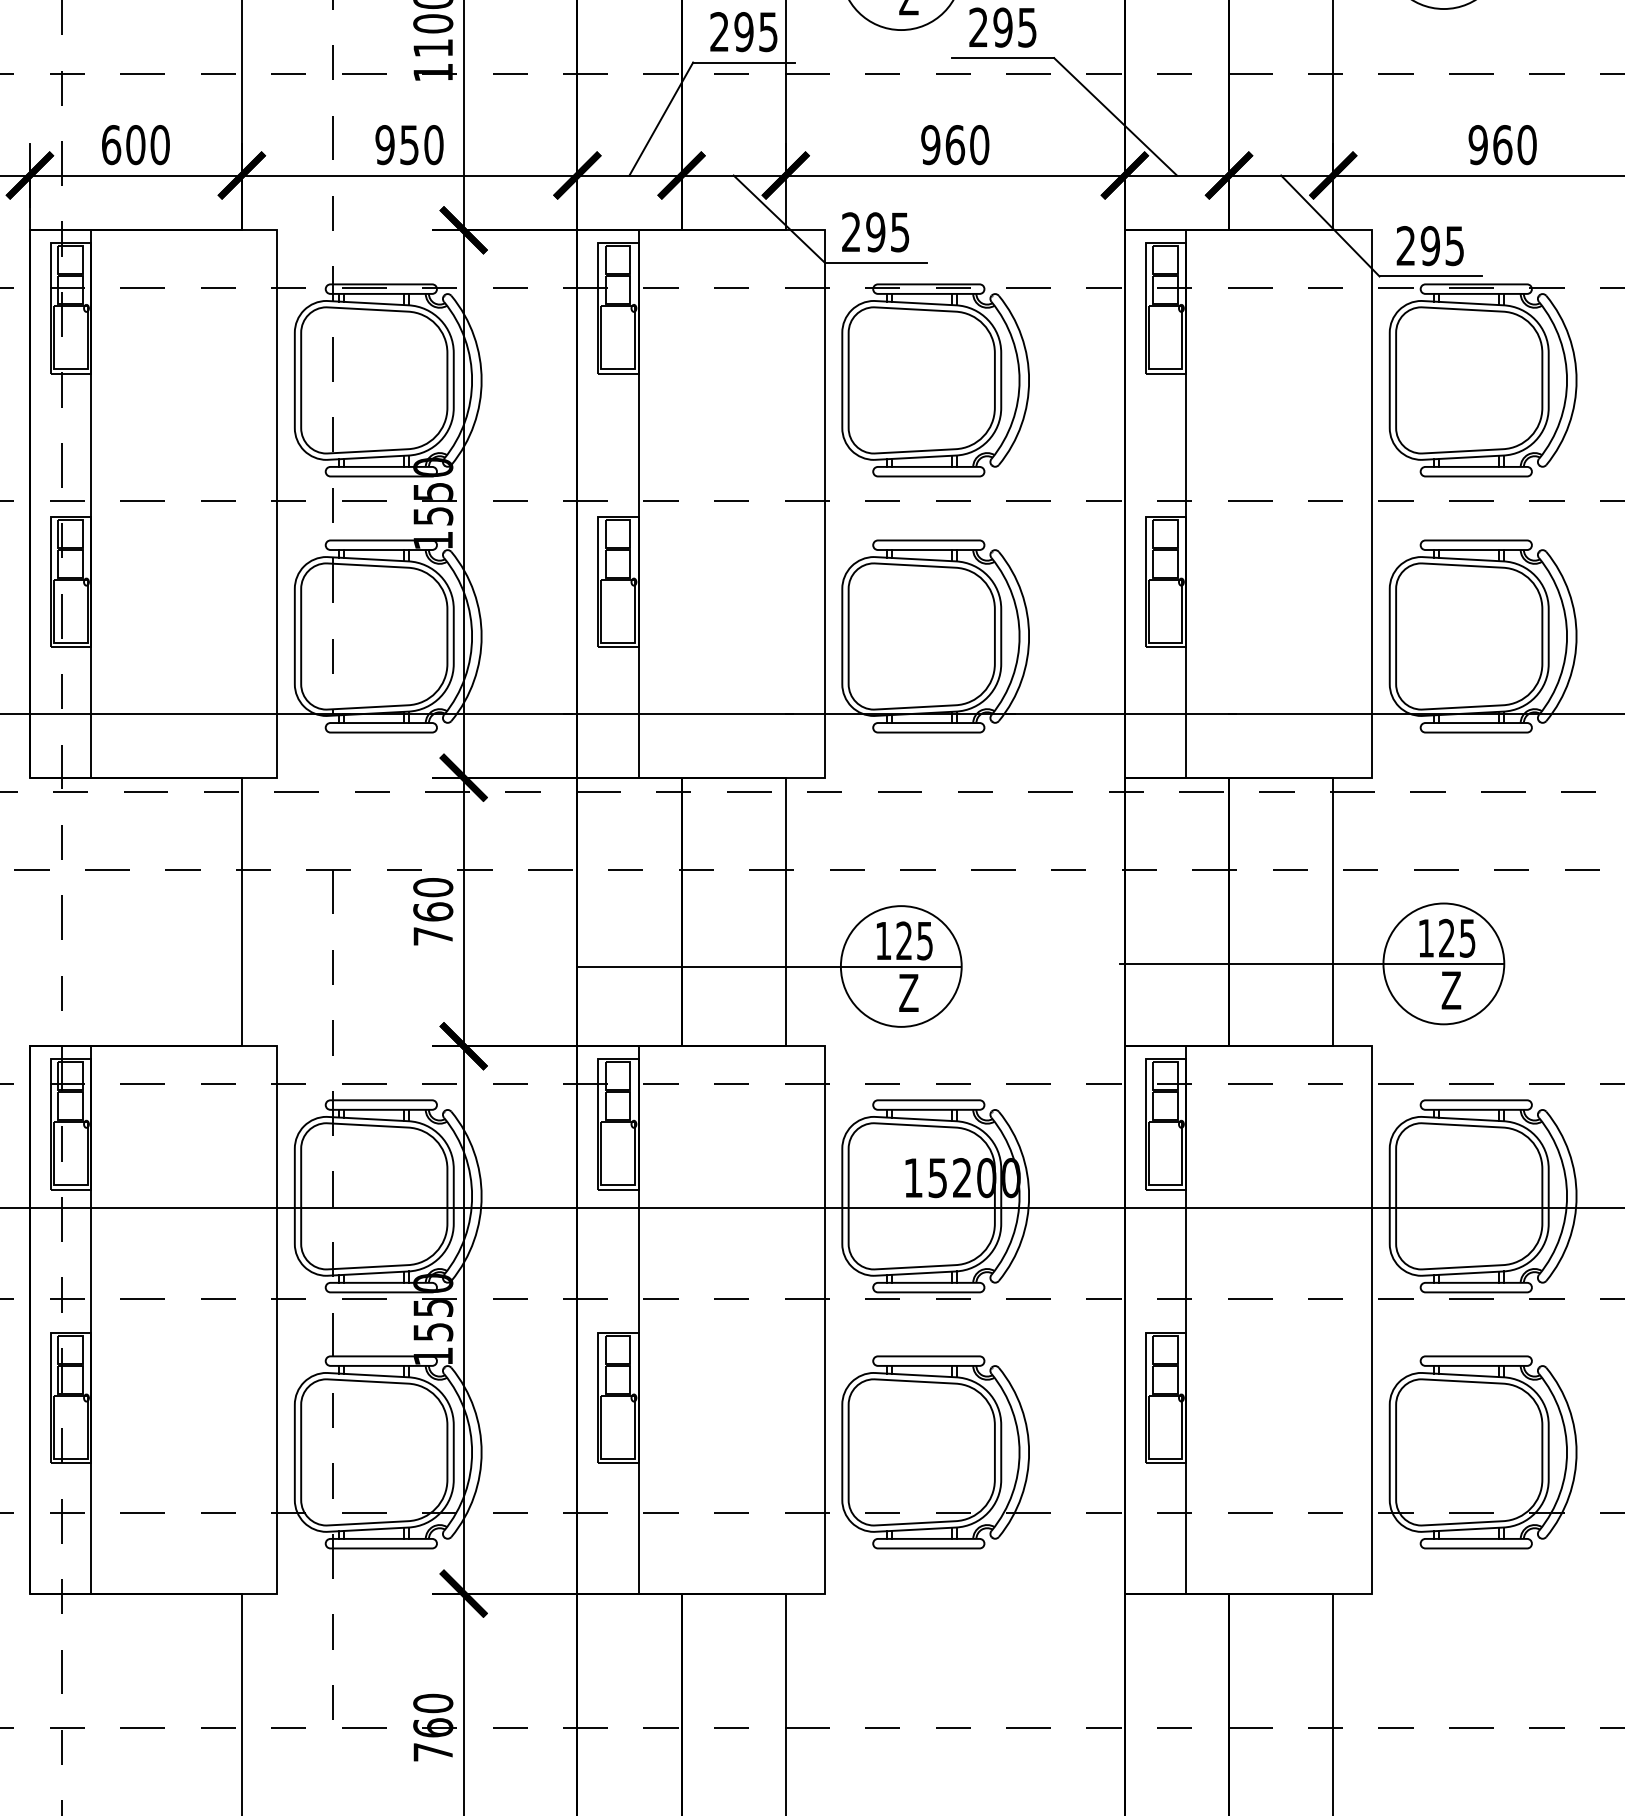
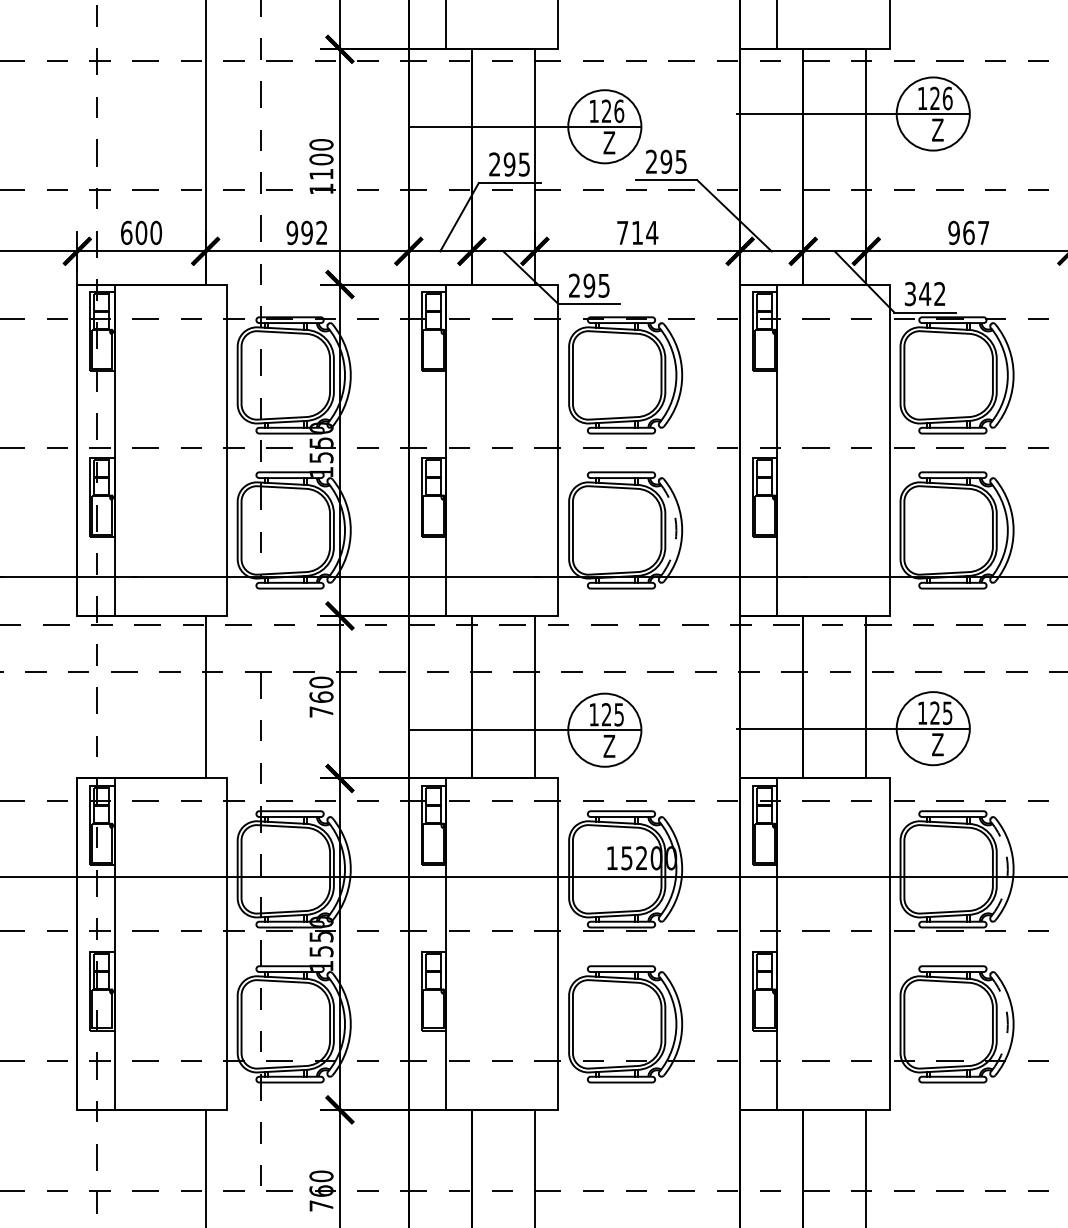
text: (421, 144) -> (314, 232), 950 -> 992
text: (955, 144) -> (637, 232), 960 -> 714
text: (1526, 144) -> (983, 232), 960 -> 967
text: (1429, 246) -> (924, 294), 295 -> 342
arc: (1019, 636) -> (676, 530), solid -> dashed
arc: (1566, 1196) -> (1007, 869), solid -> dashed
arc: (1566, 1452) -> (1007, 1024), solid -> dashed

